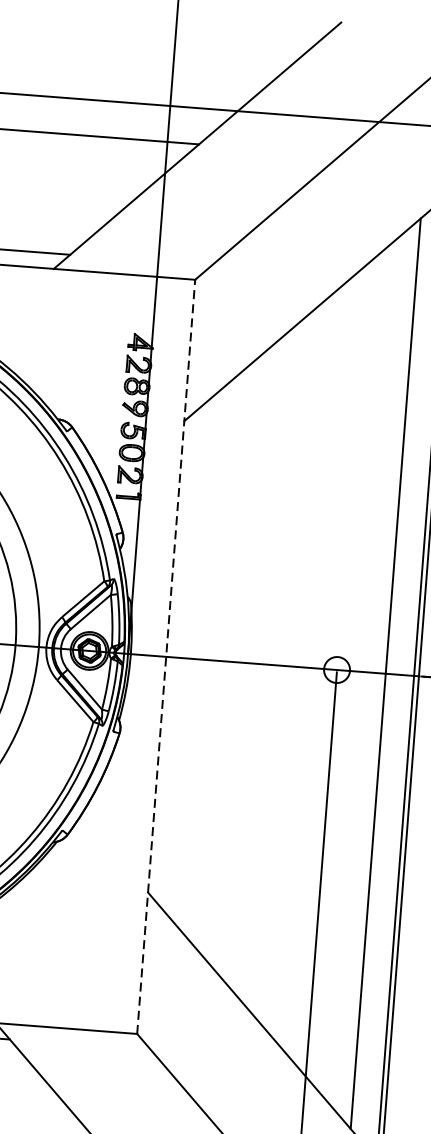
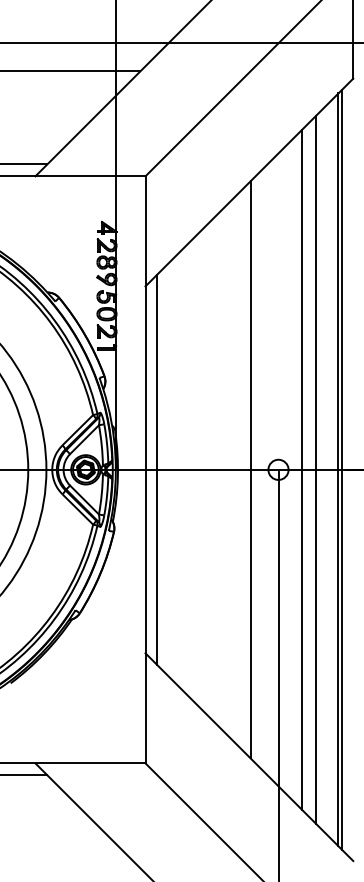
line: (166, 656) -> (145, 469), dashed -> solid
line: (181, 657) -> (157, 469), added
line: (301, 666) -> (250, 469), added
line: (367, 671) -> (302, 469), added

